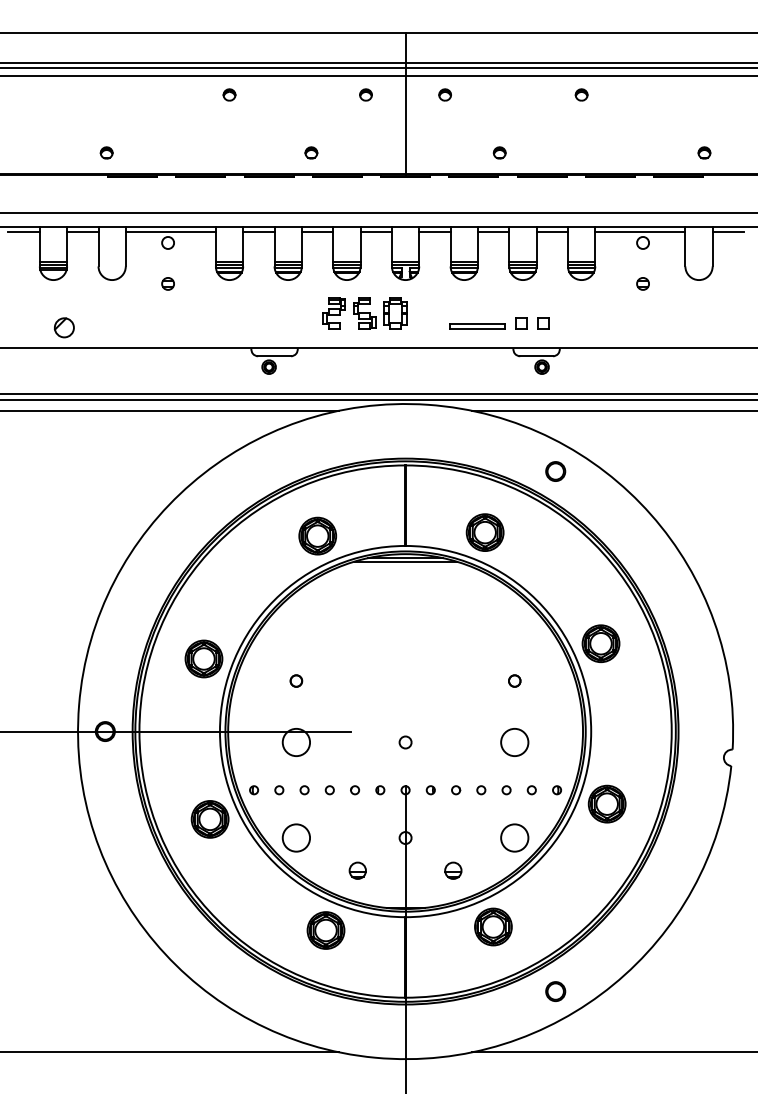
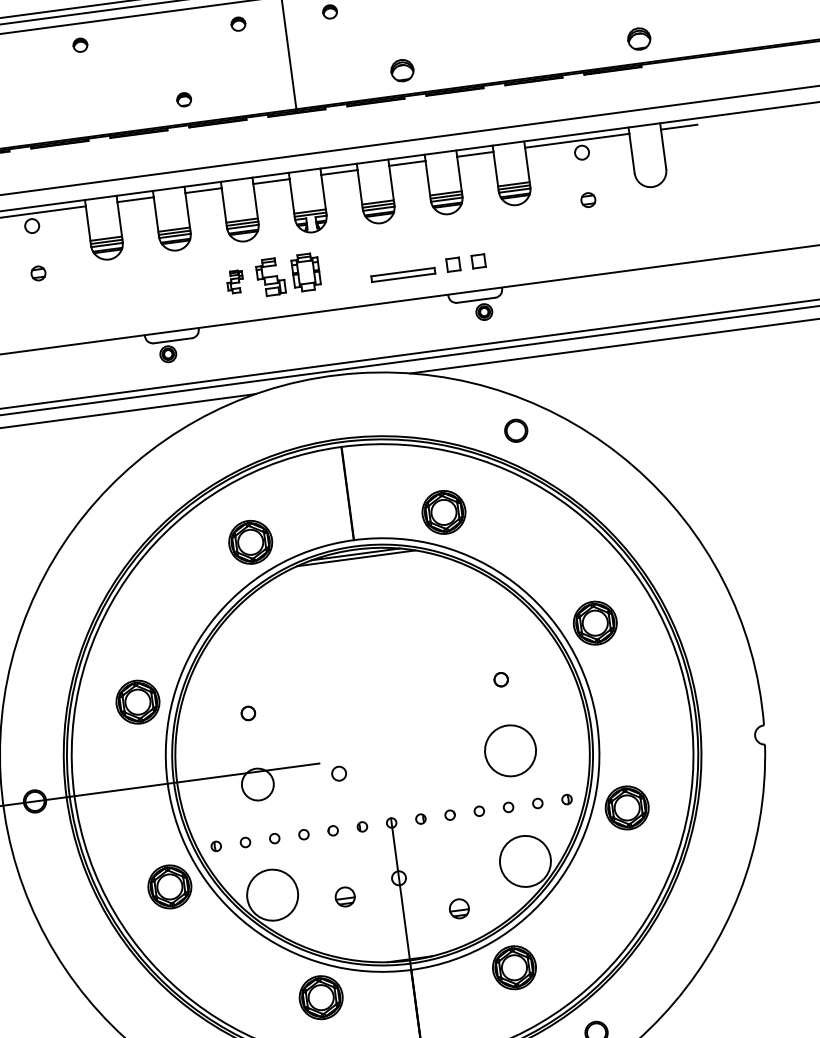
part: (499, 152) -> (401, 70), size x1.6
part: (704, 152) -> (639, 38), size x1.6
part: (333, 313) -> (234, 282), size x0.6
circle: (405, 742) -> (339, 773), moved
circle: (514, 742) -> (510, 750), size x1.6
circle: (296, 837) -> (272, 894), size x1.6
circle: (514, 837) -> (525, 860), size x1.6
part: (357, 870) -> (344, 896), moved

